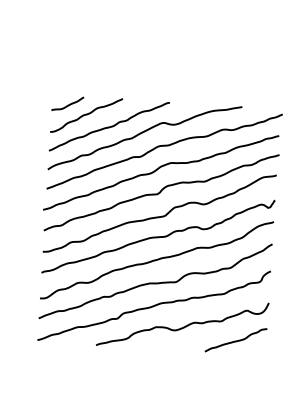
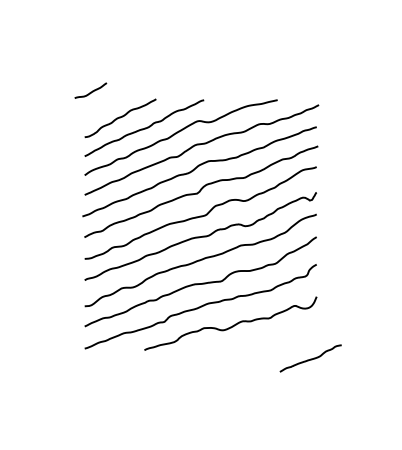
curve: (67, 104) -> (90, 91), moved
curve: (235, 340) -> (310, 358), moved

